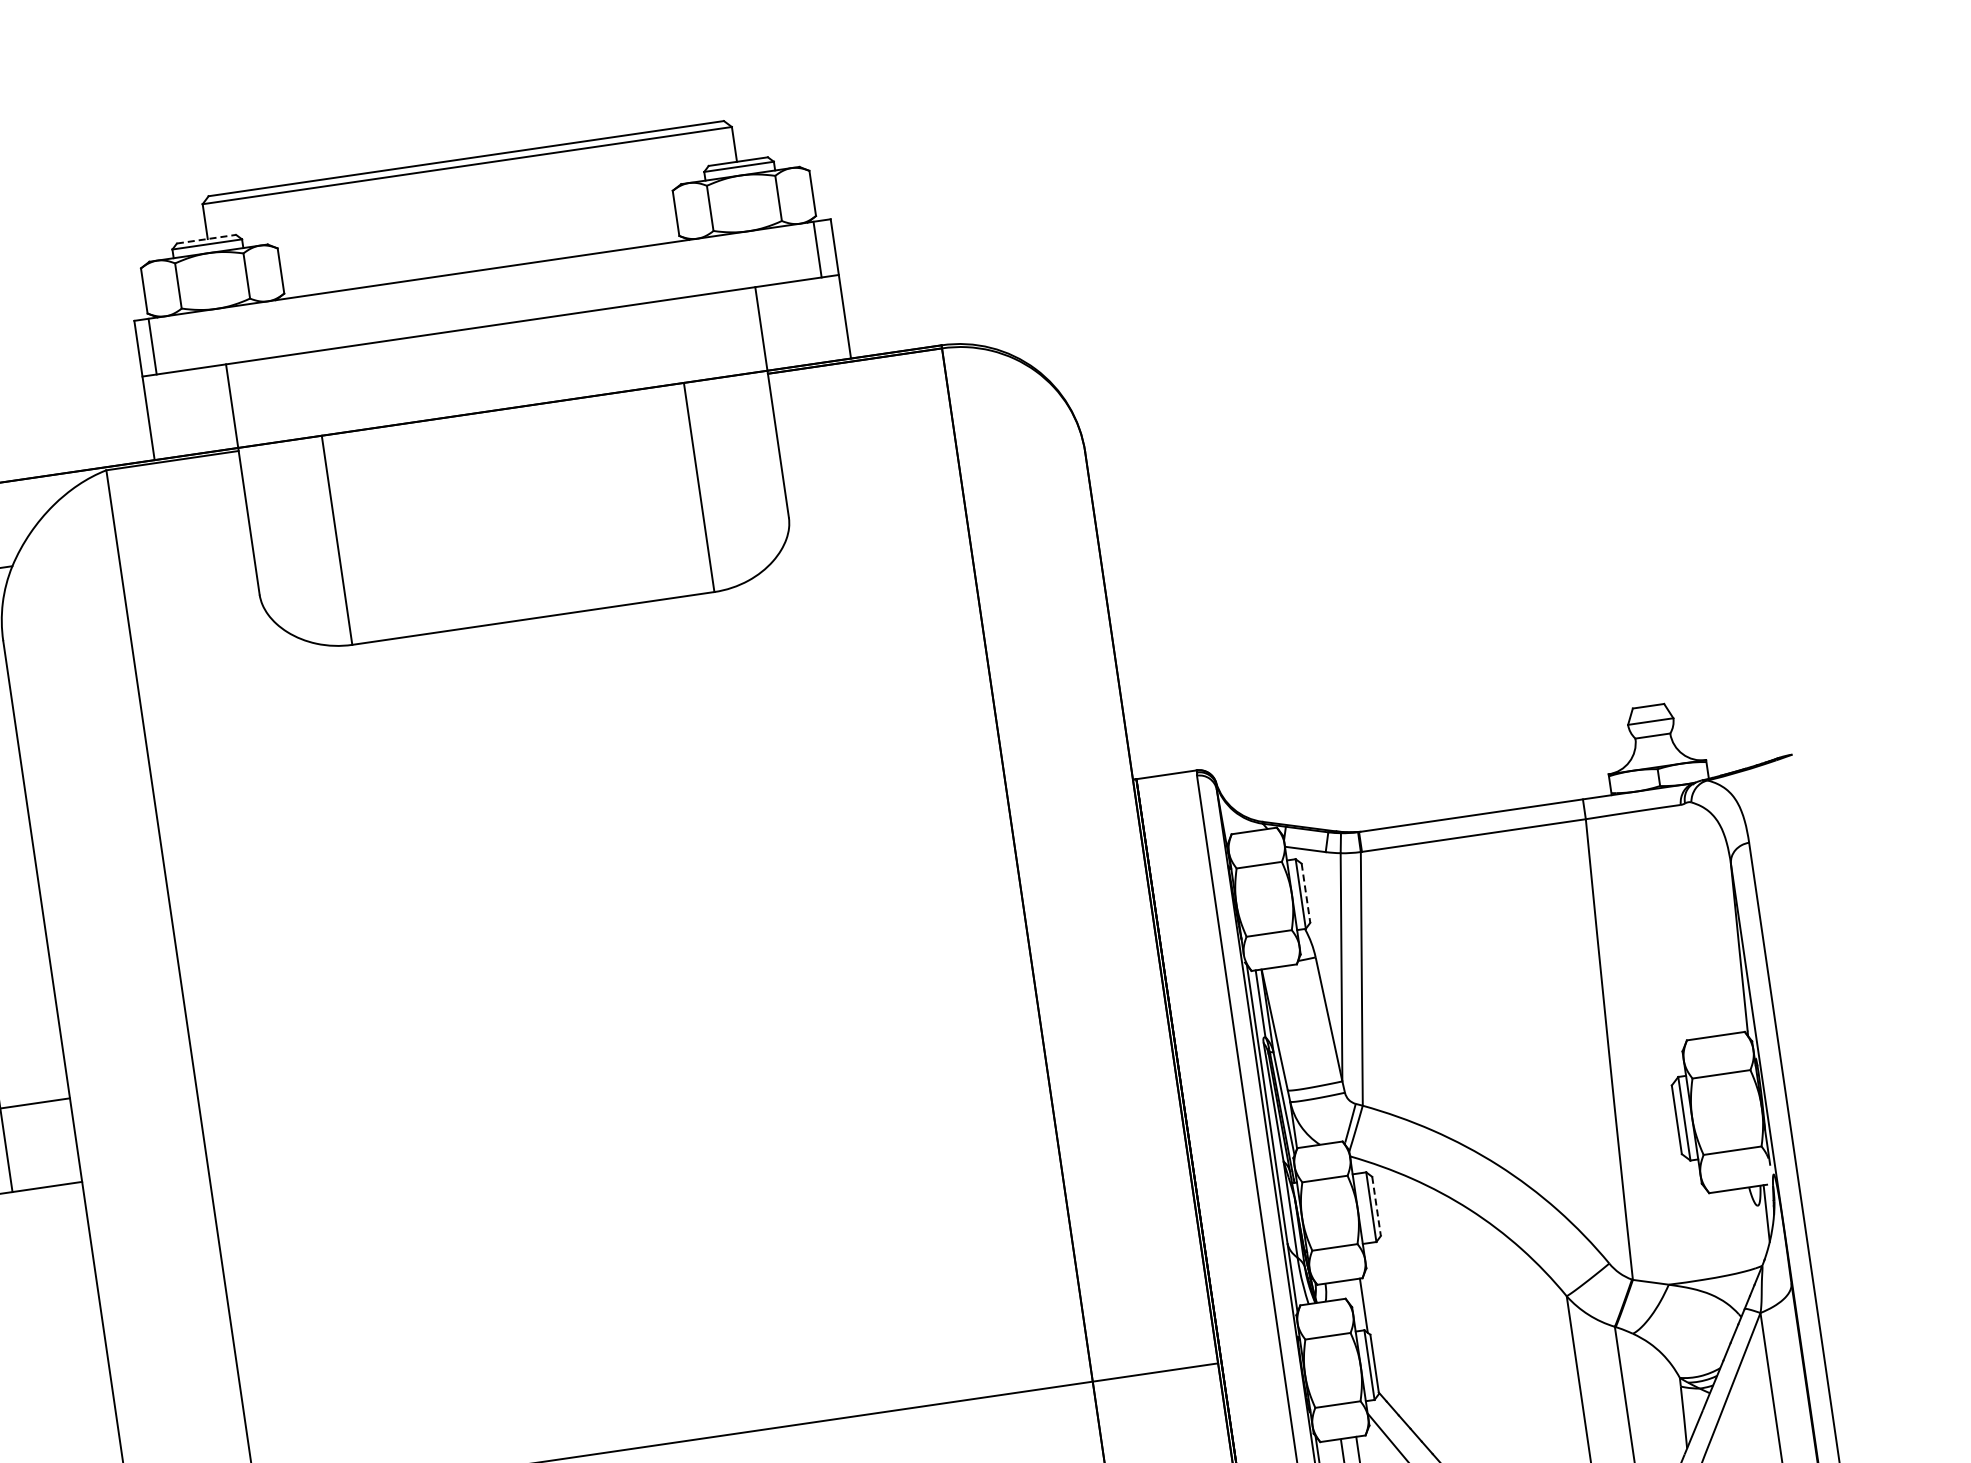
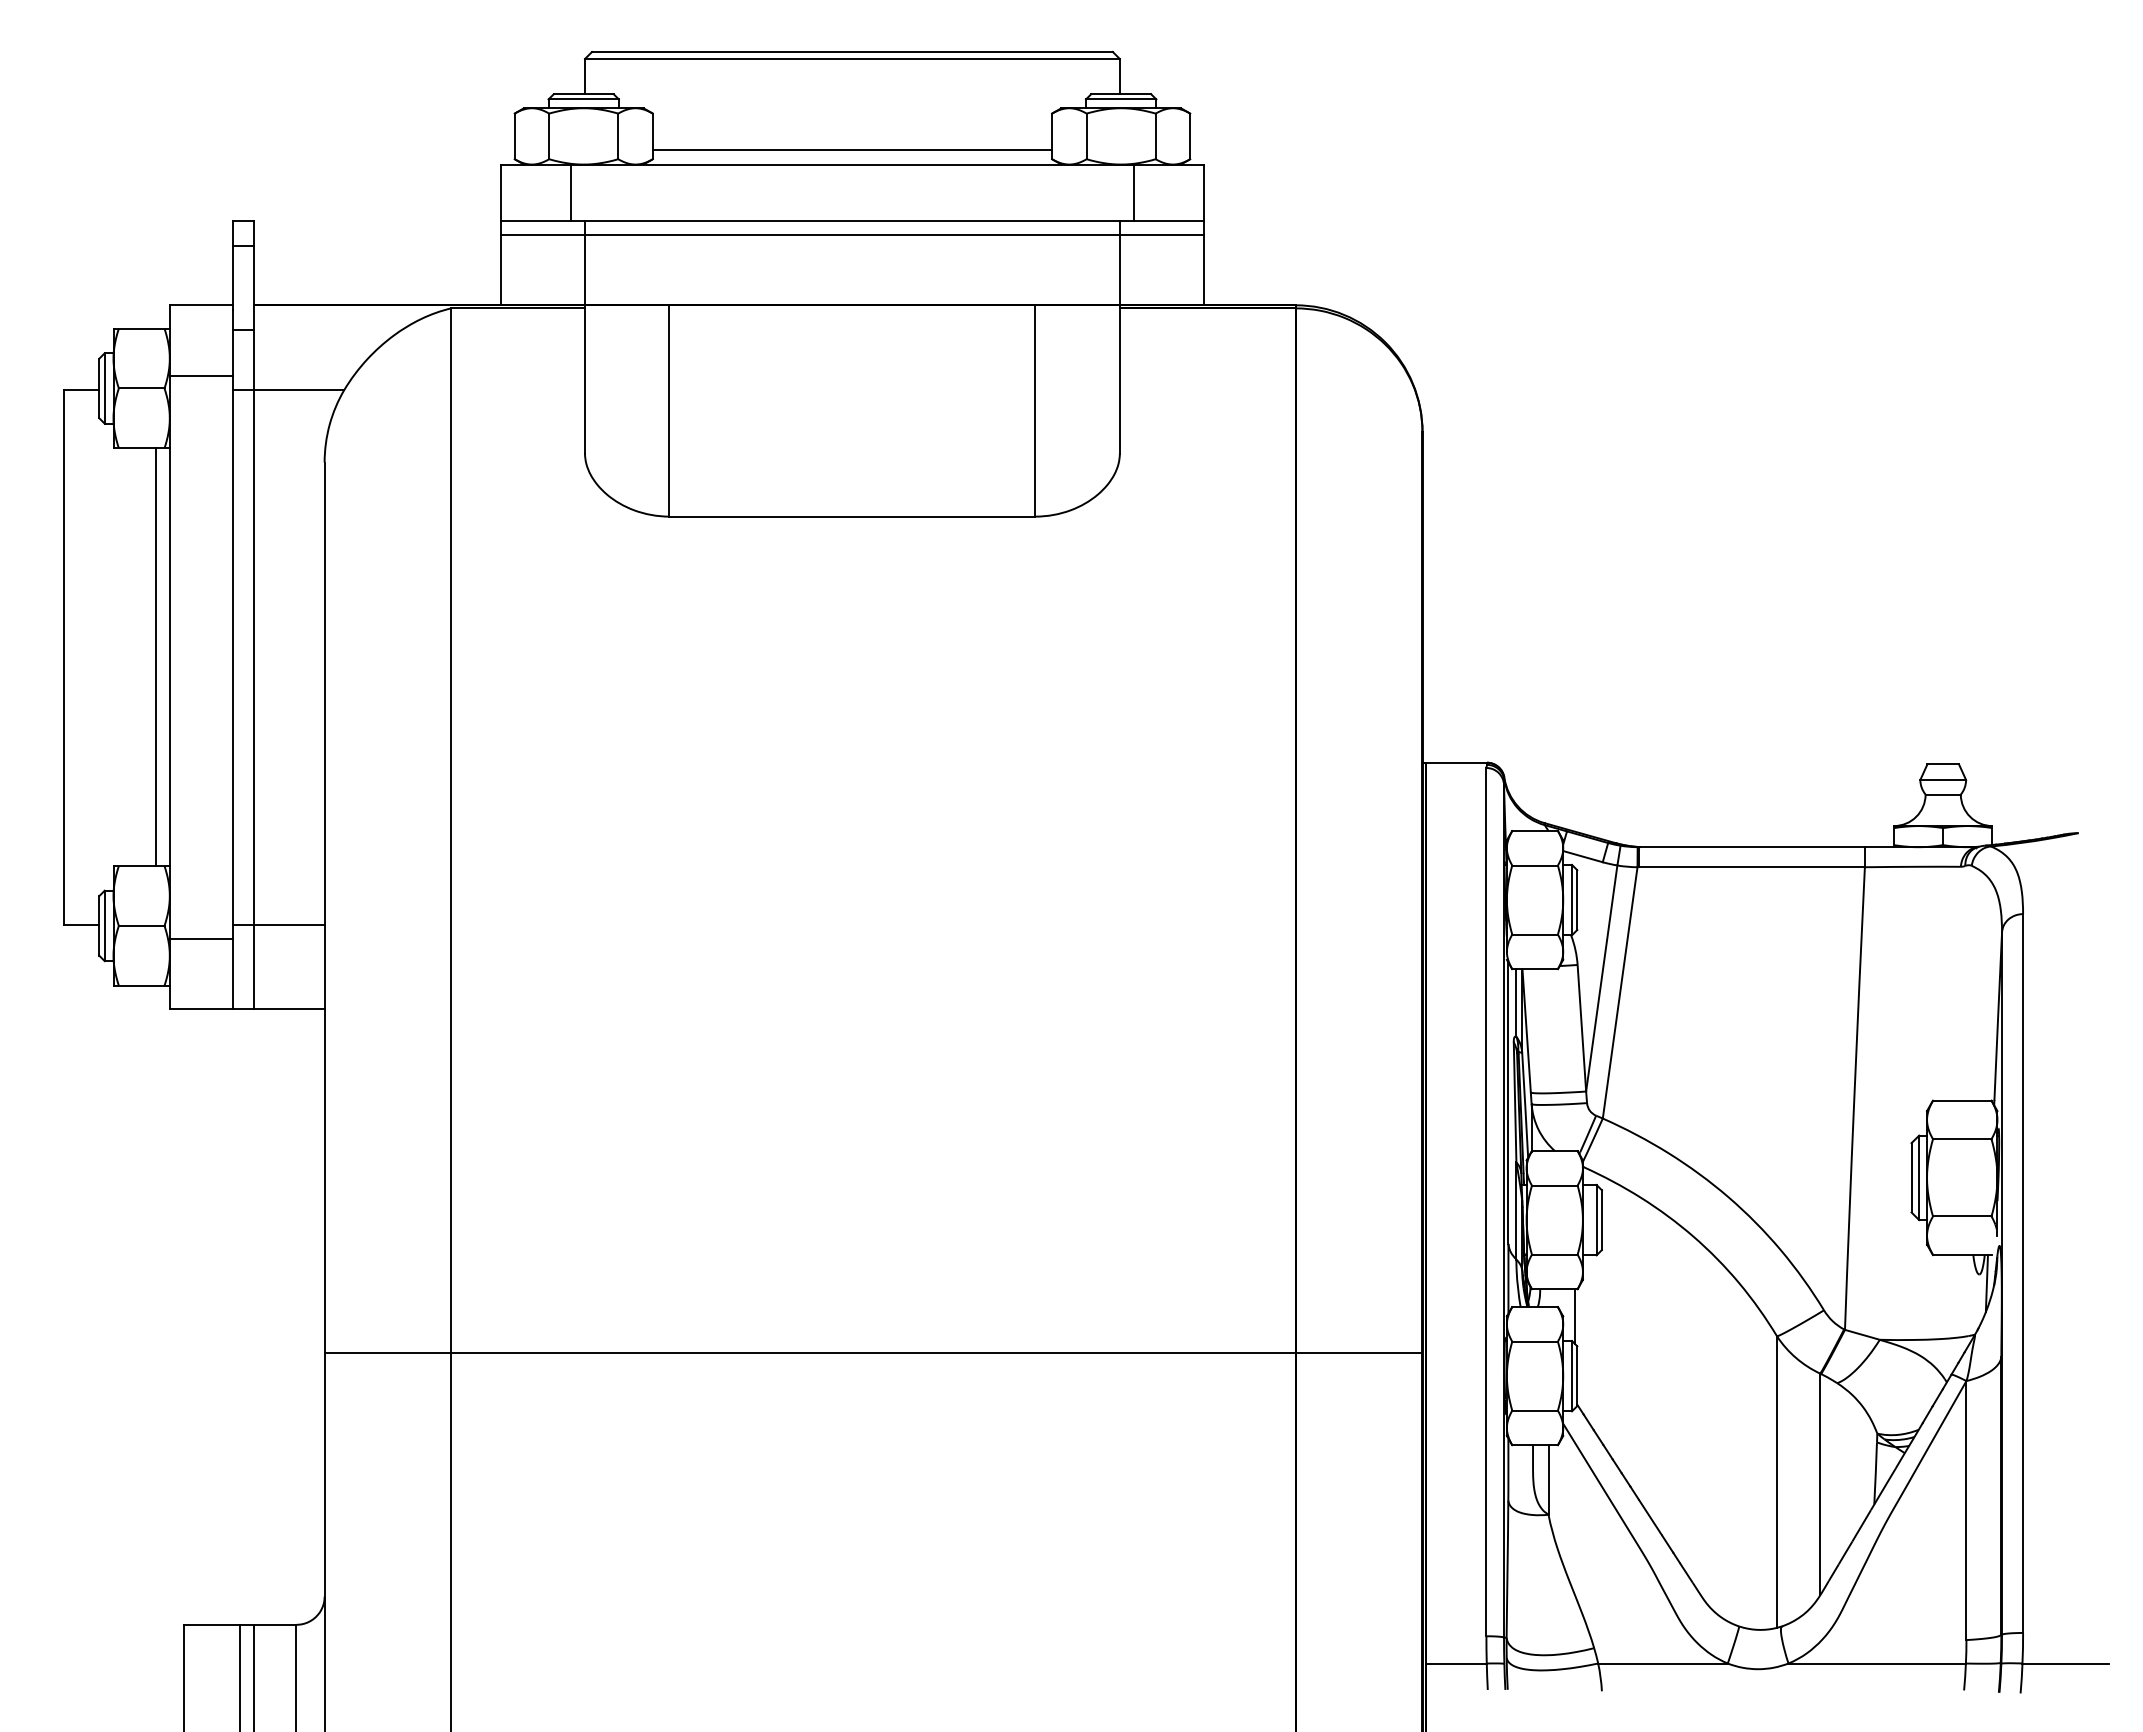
line: (206, 239) -> (583, 94), dashed -> solid
line: (817, 249) -> (1133, 192), moved
line: (480, 256) -> (852, 150), added
line: (492, 339) -> (852, 234), added
line: (152, 346) -> (570, 192), moved
line: (1306, 893) -> (1577, 900), dashed -> solid
line: (1376, 1206) -> (1601, 1220), dashed -> solid

